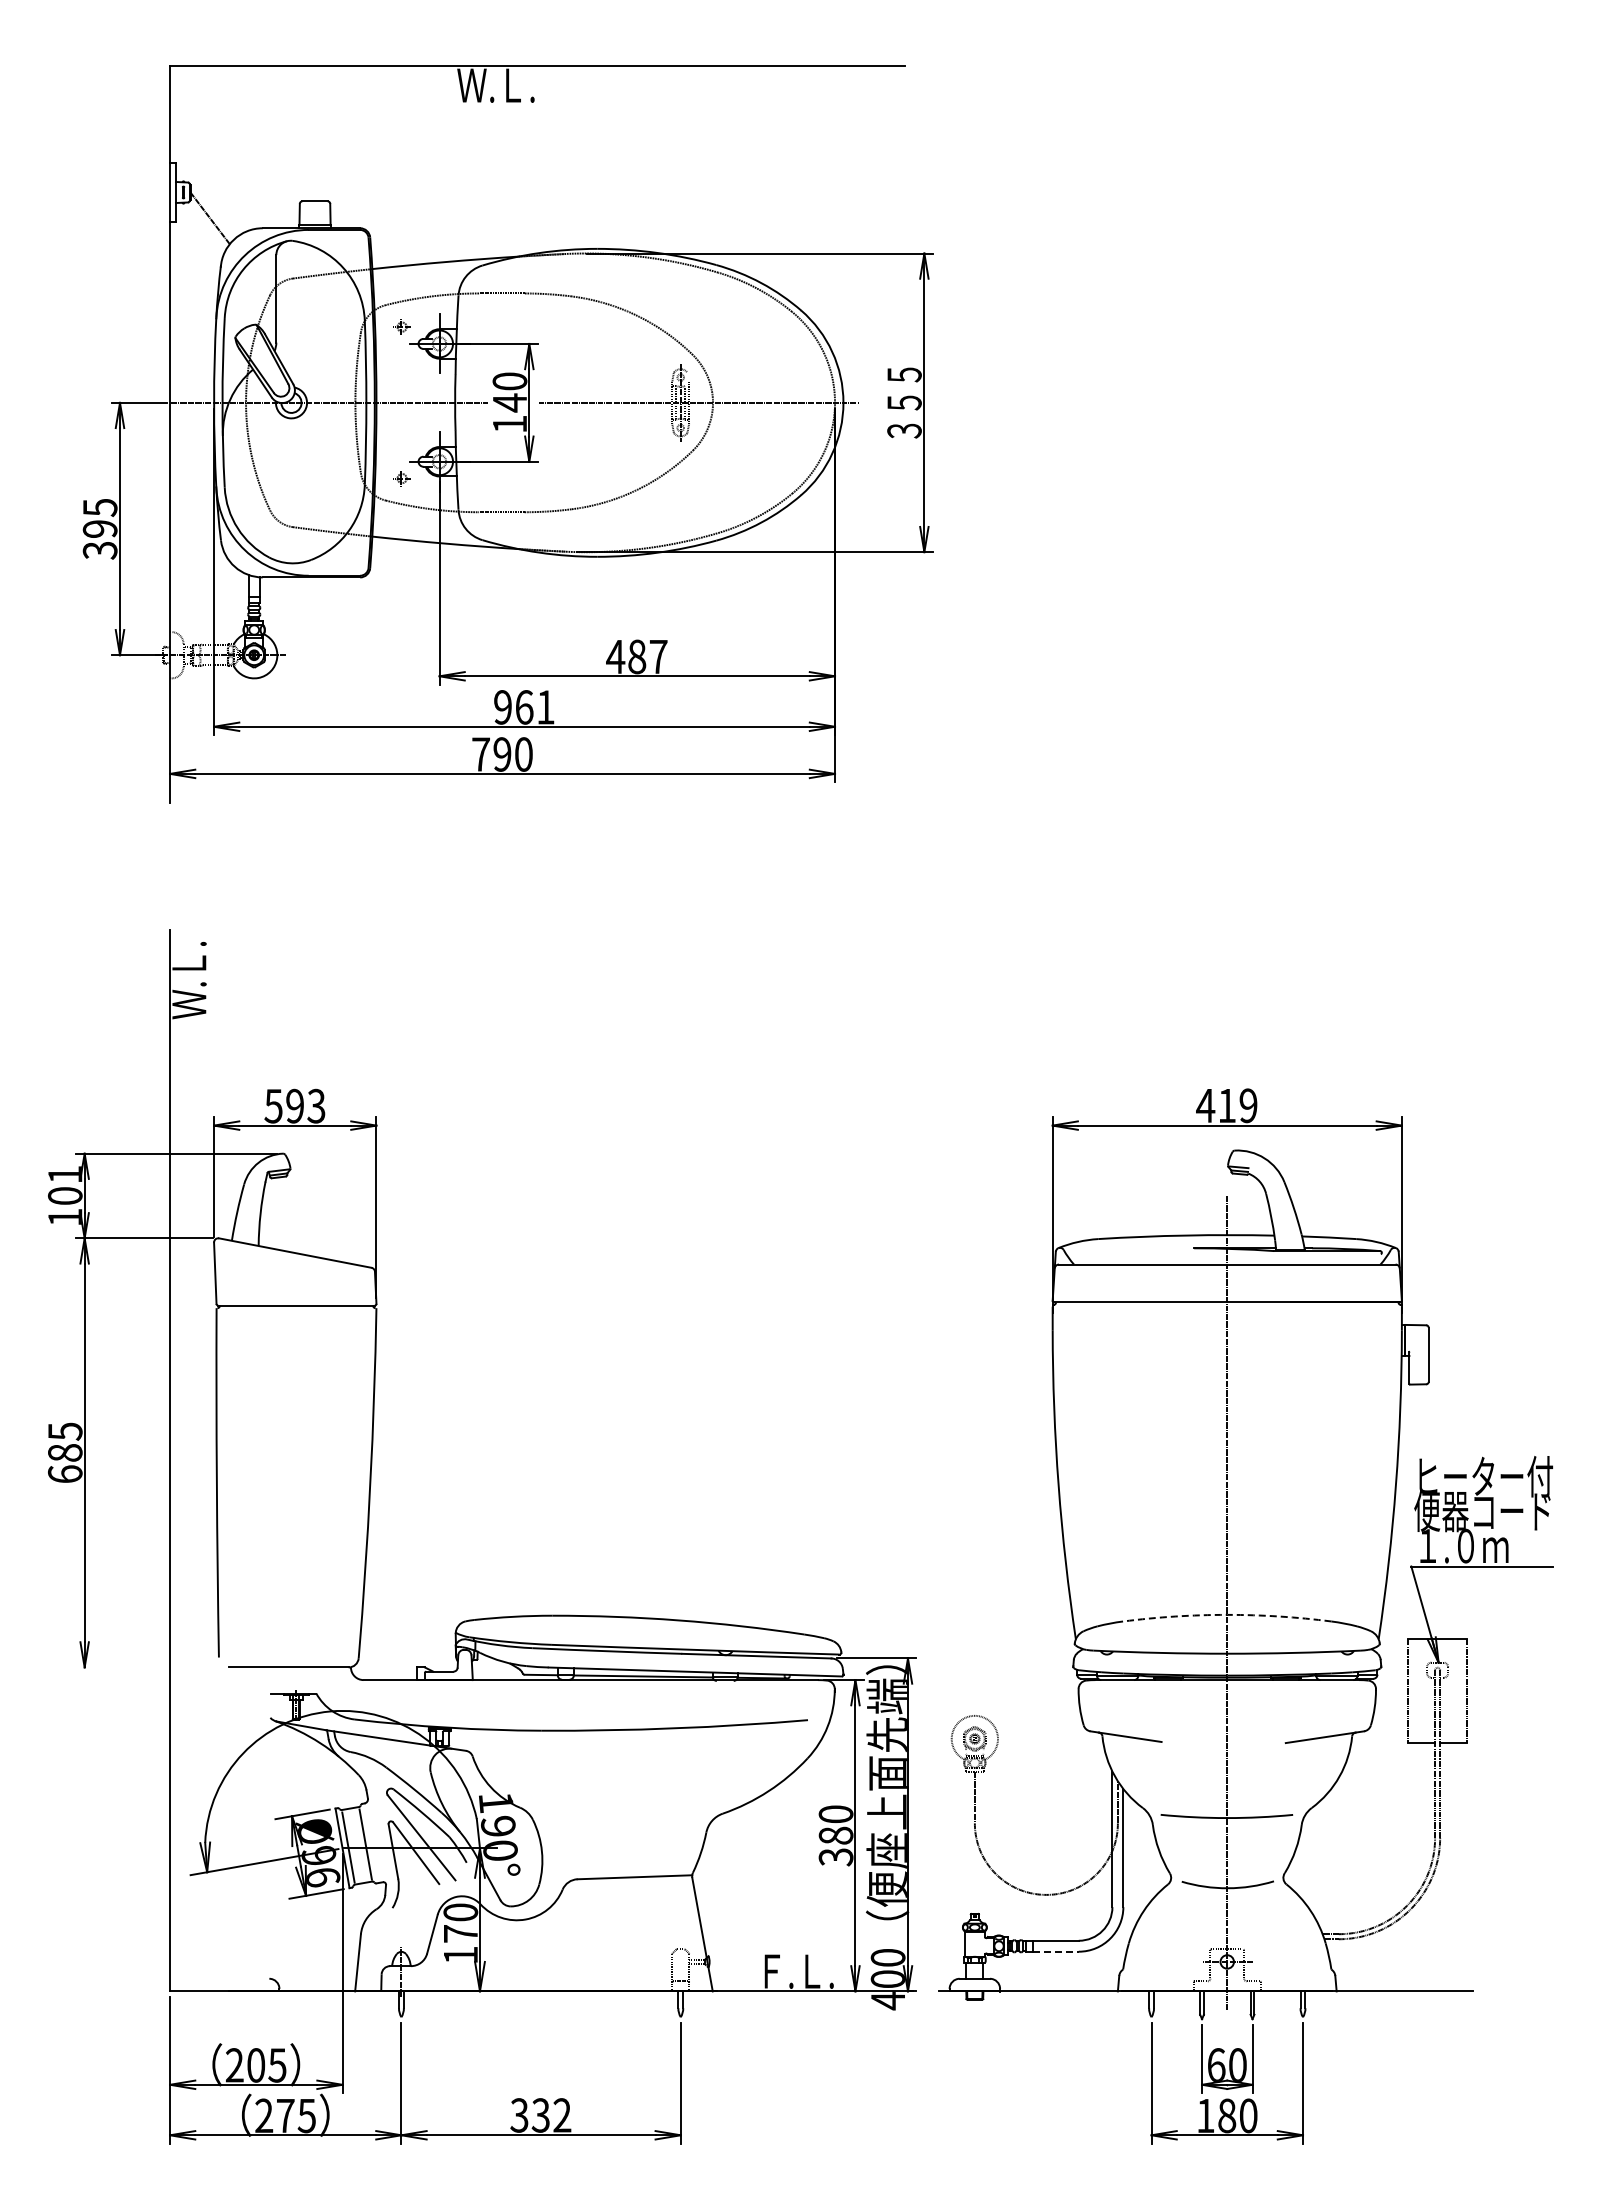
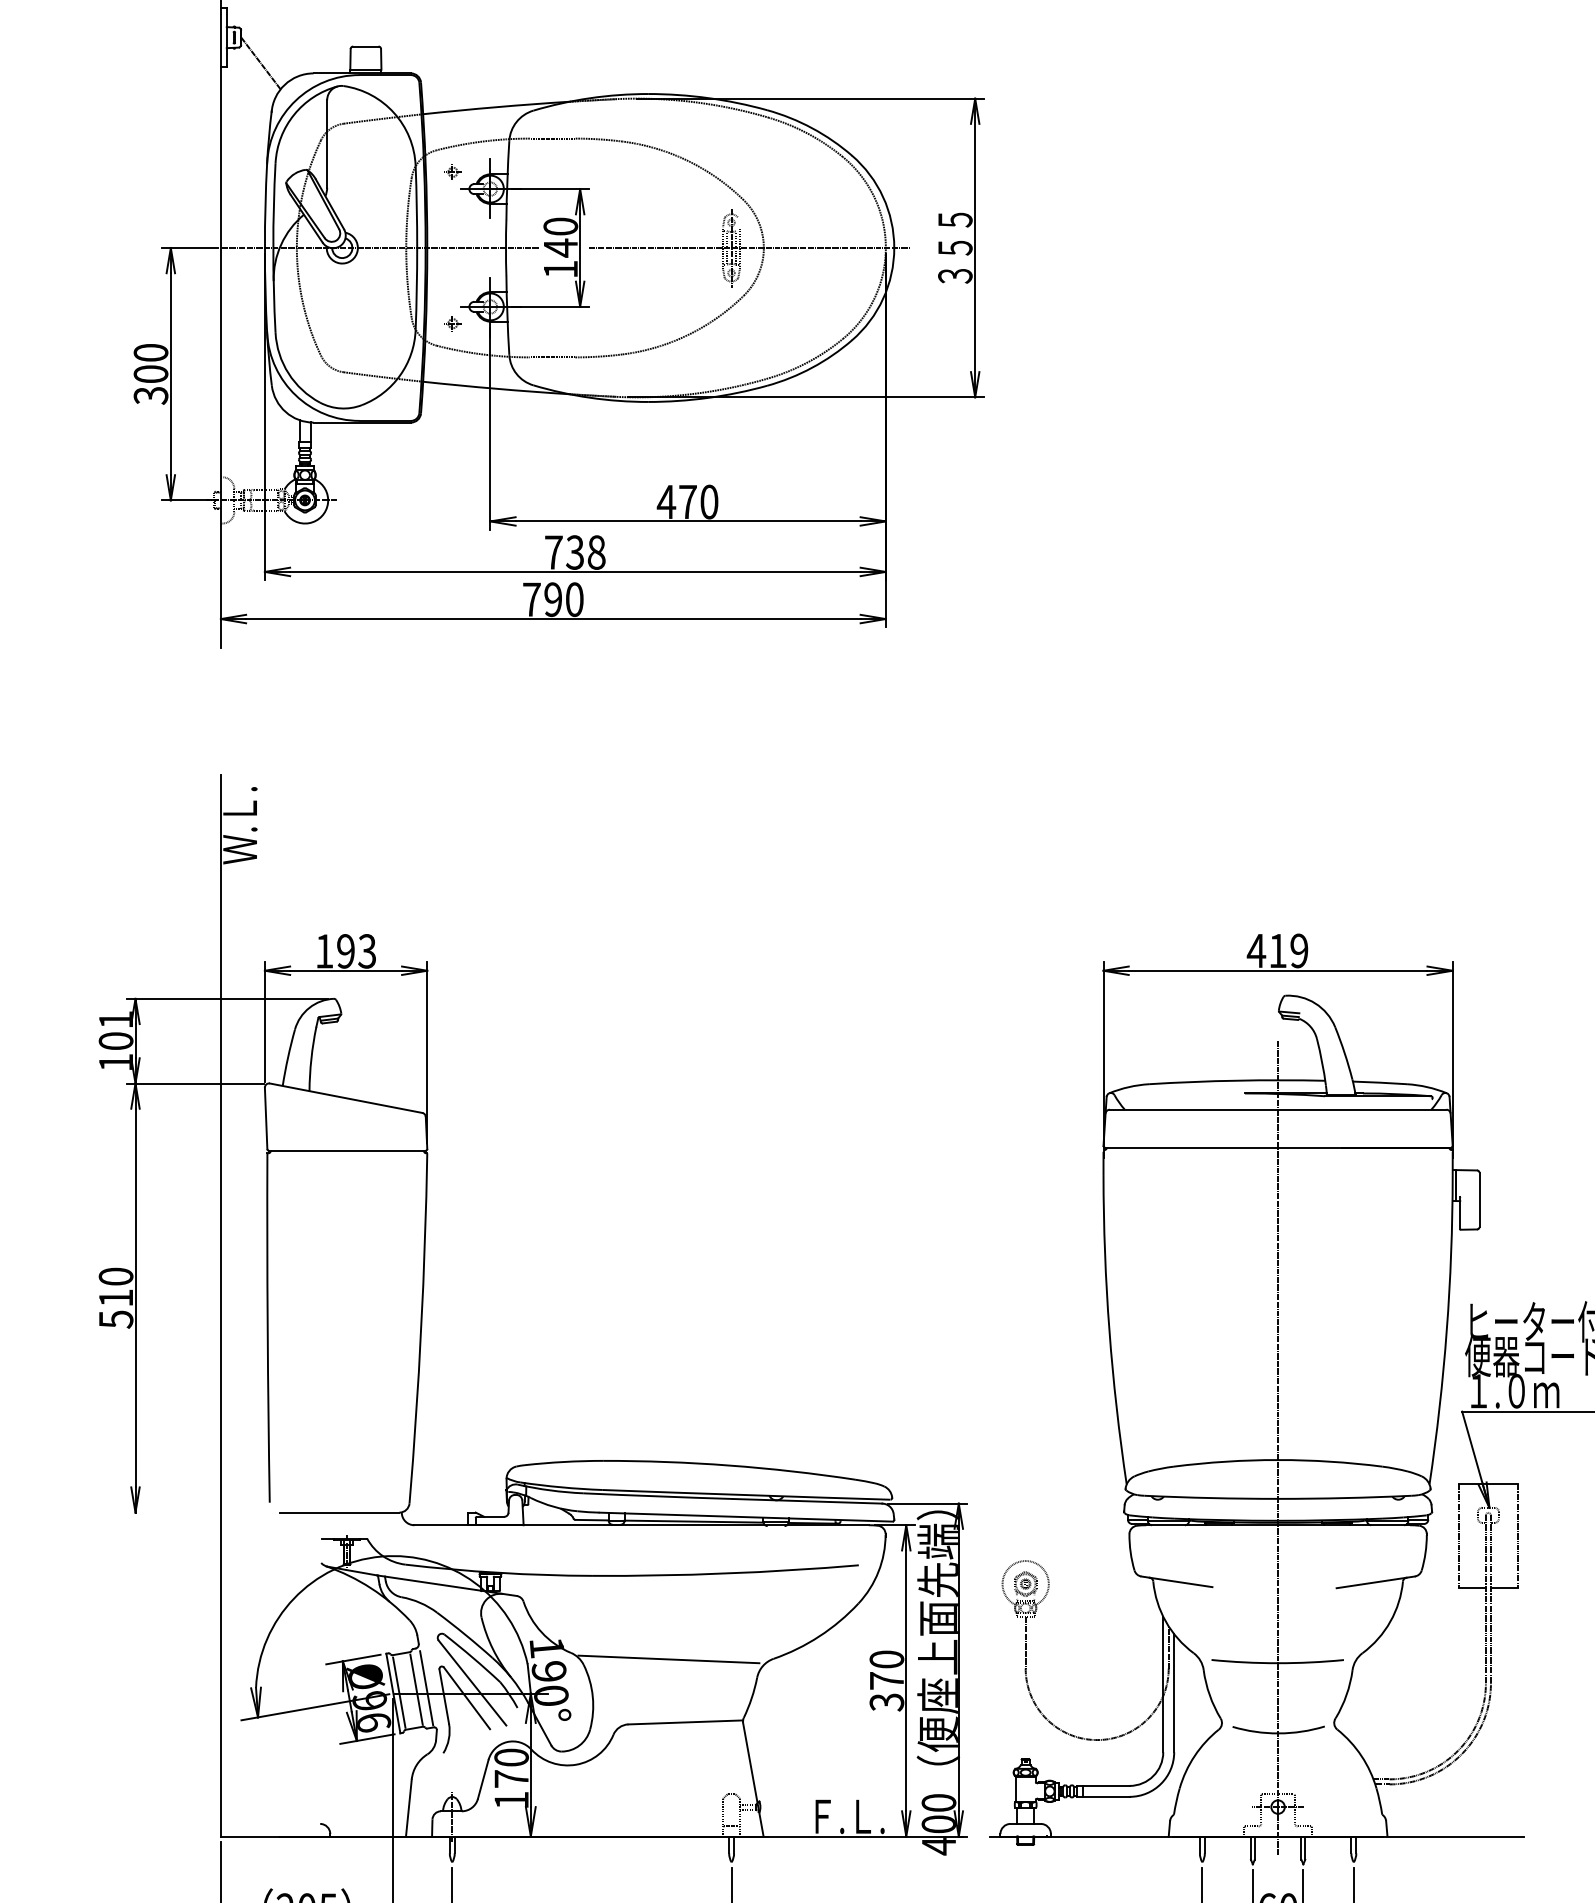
text: (99, 517) -> (150, 362), 395 -> 300
text: (647, 656) -> (698, 501), 487 -> 470
text: (524, 707) -> (575, 552), 961 -> 738
text: (273, 1106) -> (324, 951), 593 -> 193
text: (65, 1452) -> (116, 1297), 685 -> 510
arc: (1227, 1614) -> (1278, 1459), dashed -> solid
line: (617, 1814) -> (668, 1659), added
text: (835, 1835) -> (886, 1680), 380 -> 370
line: (375, 1843) -> (426, 1688), added
line: (1056, 1951) -> (1107, 1796), dashed -> solid

